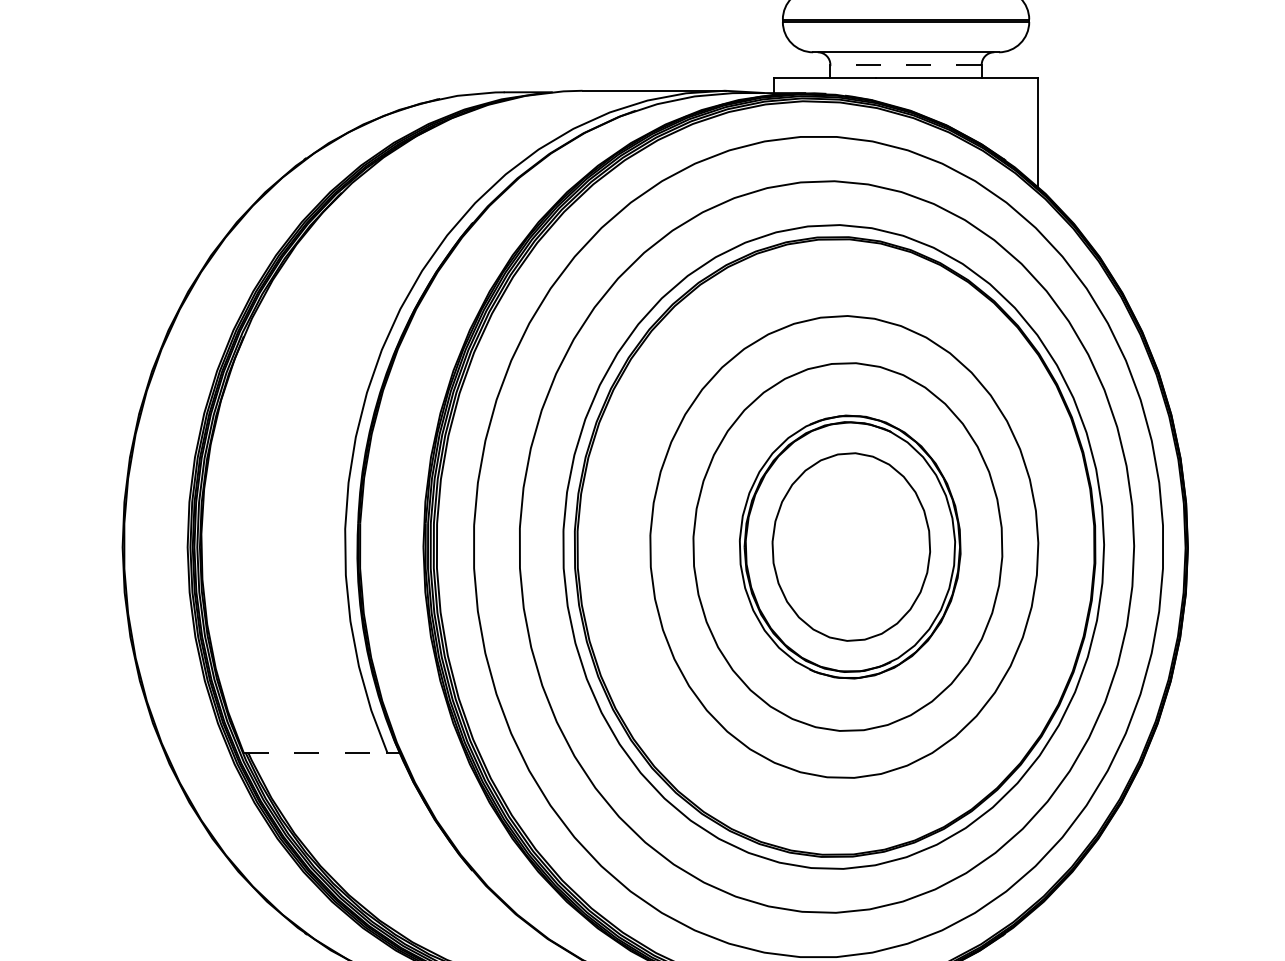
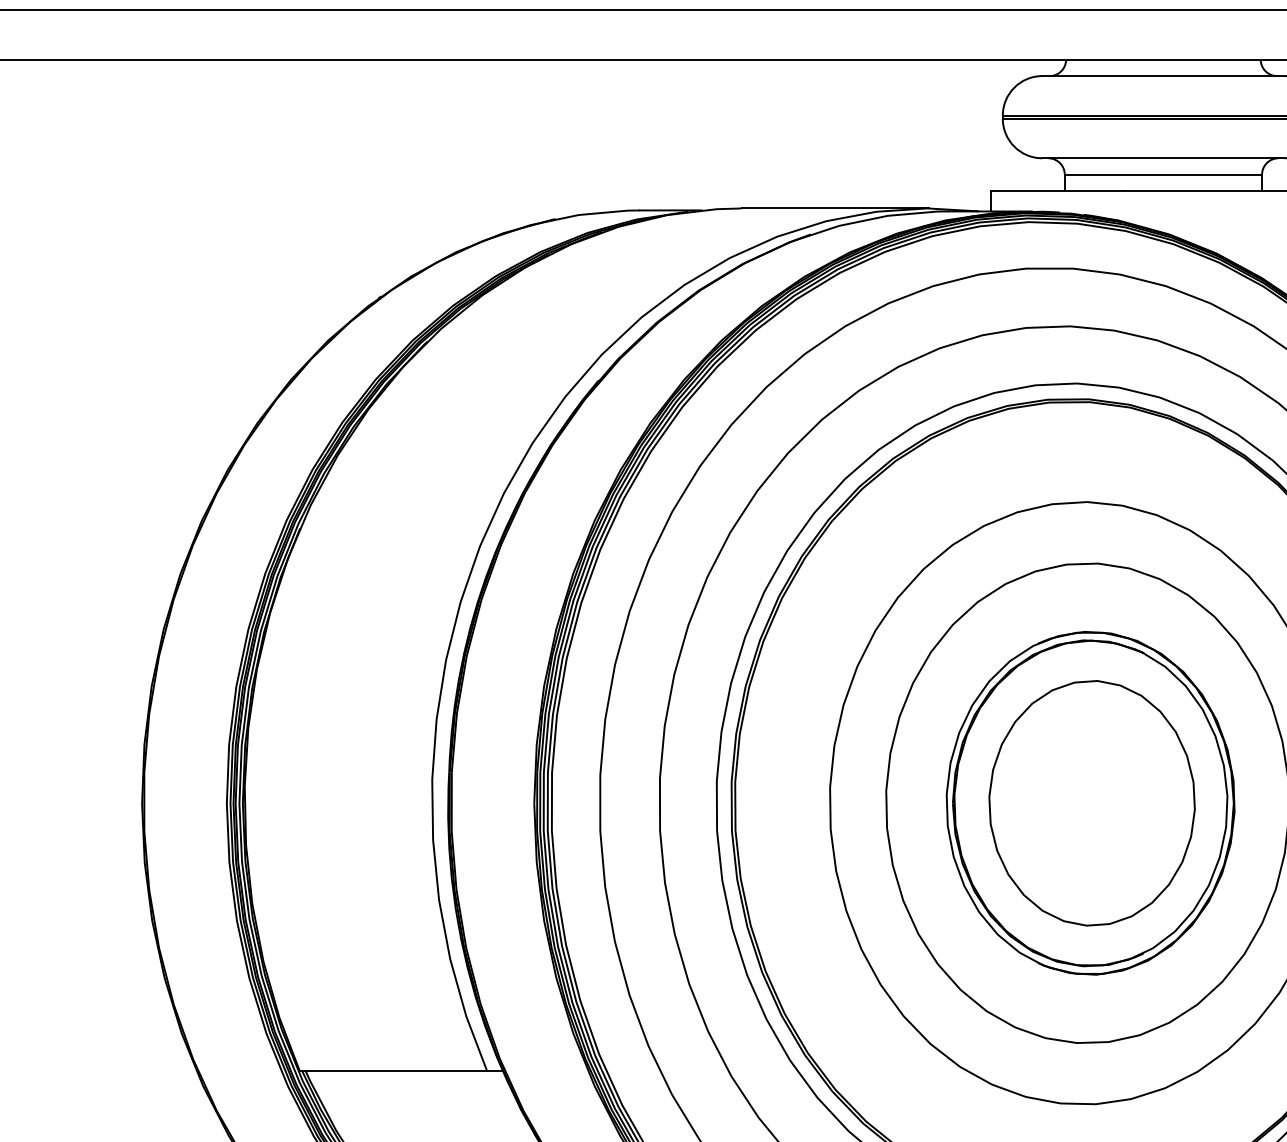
line: (906, 64) -> (1164, 174), dashed -> solid
line: (315, 752) -> (393, 1071), dashed -> solid

